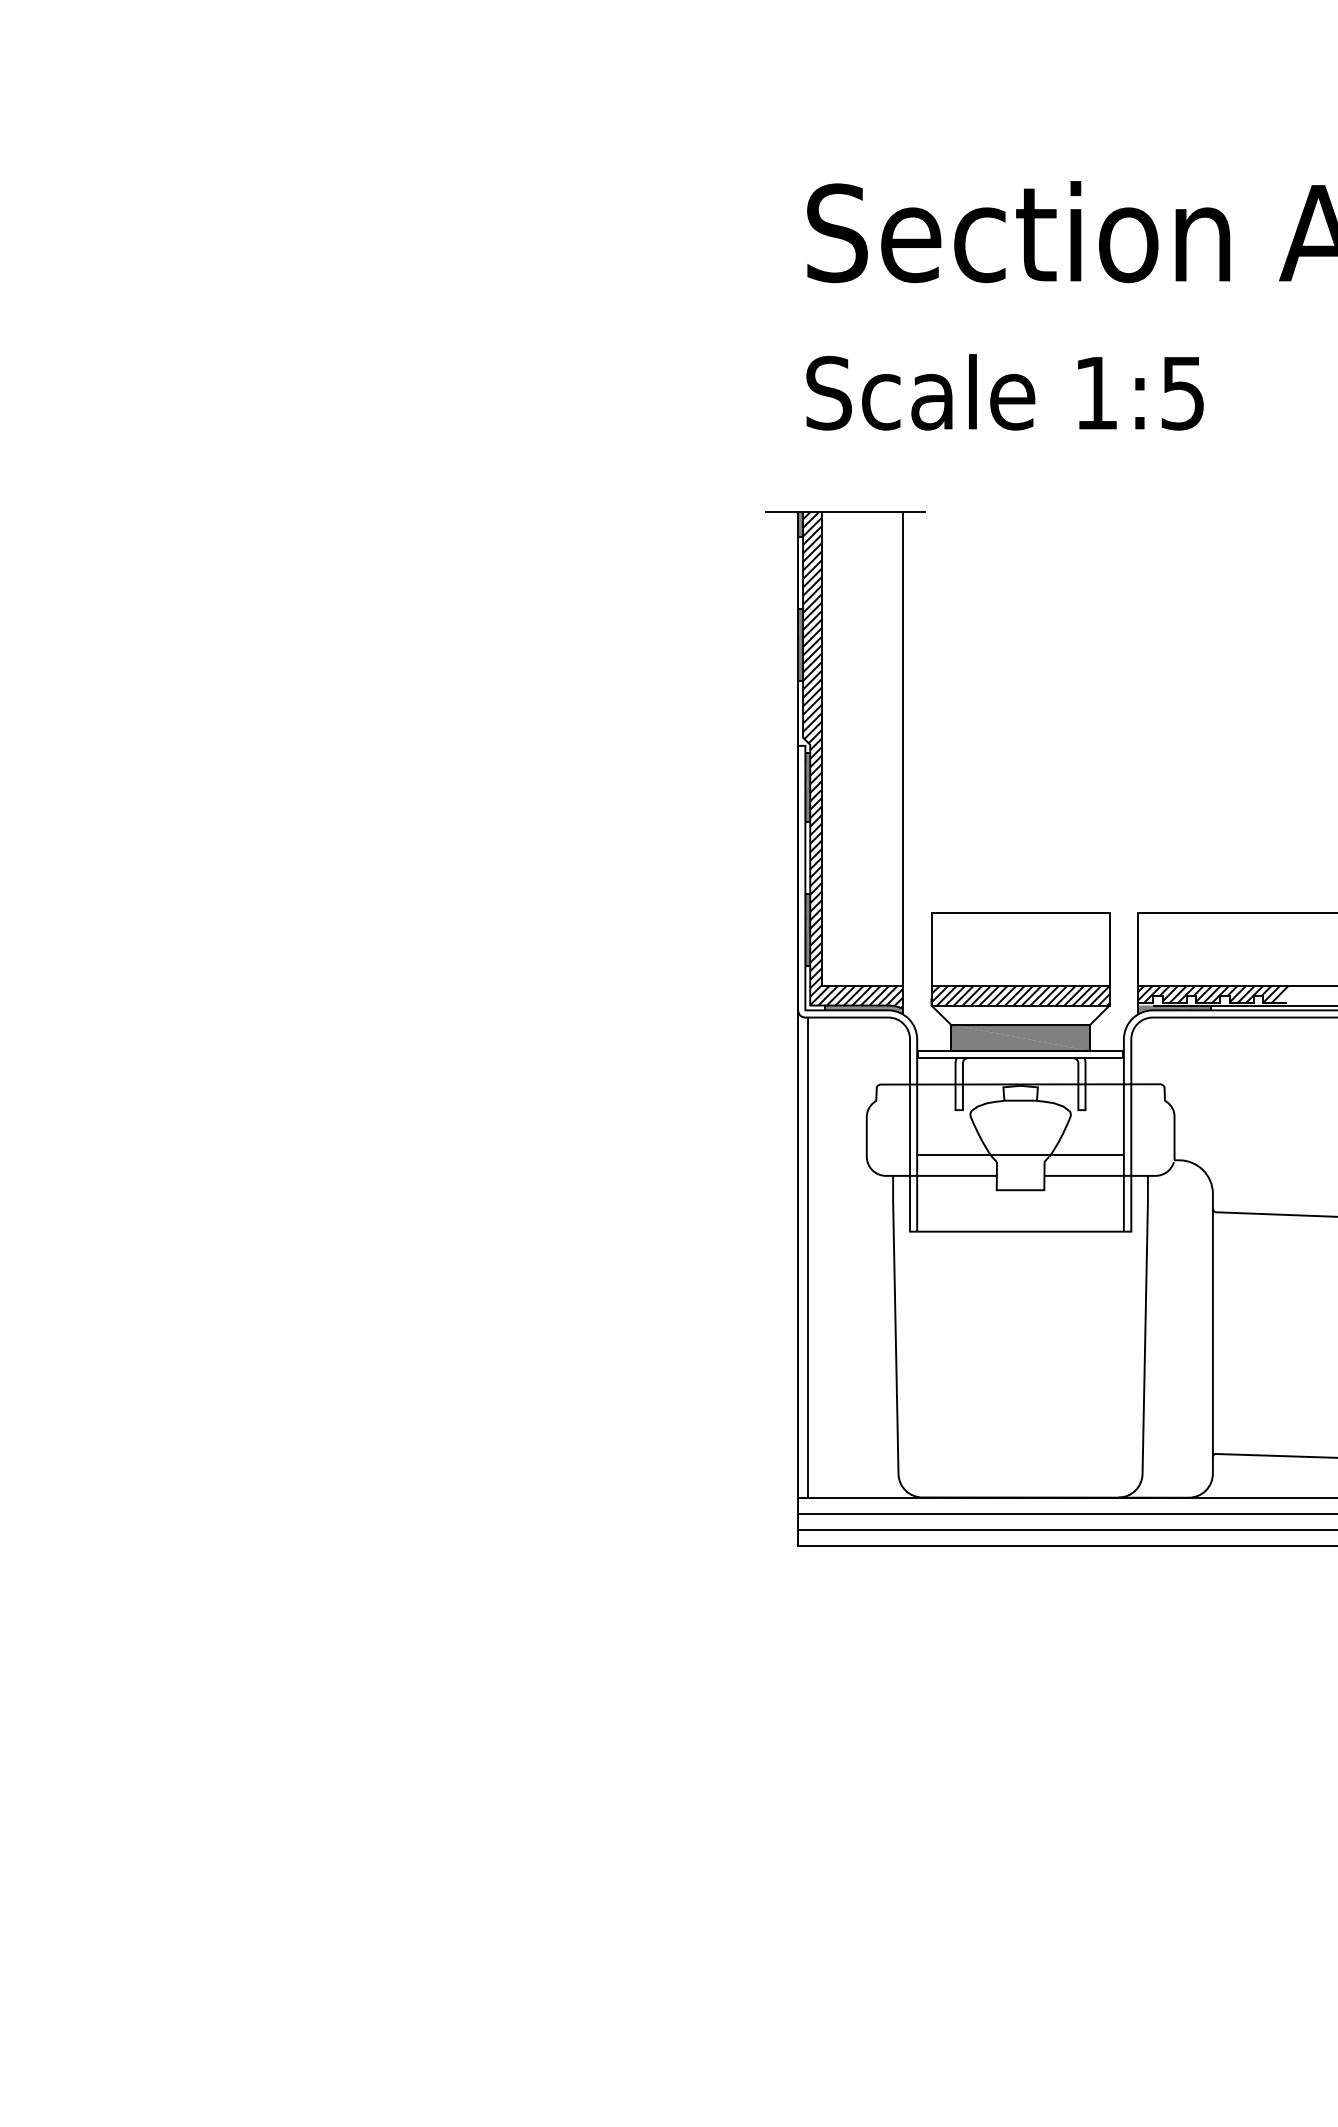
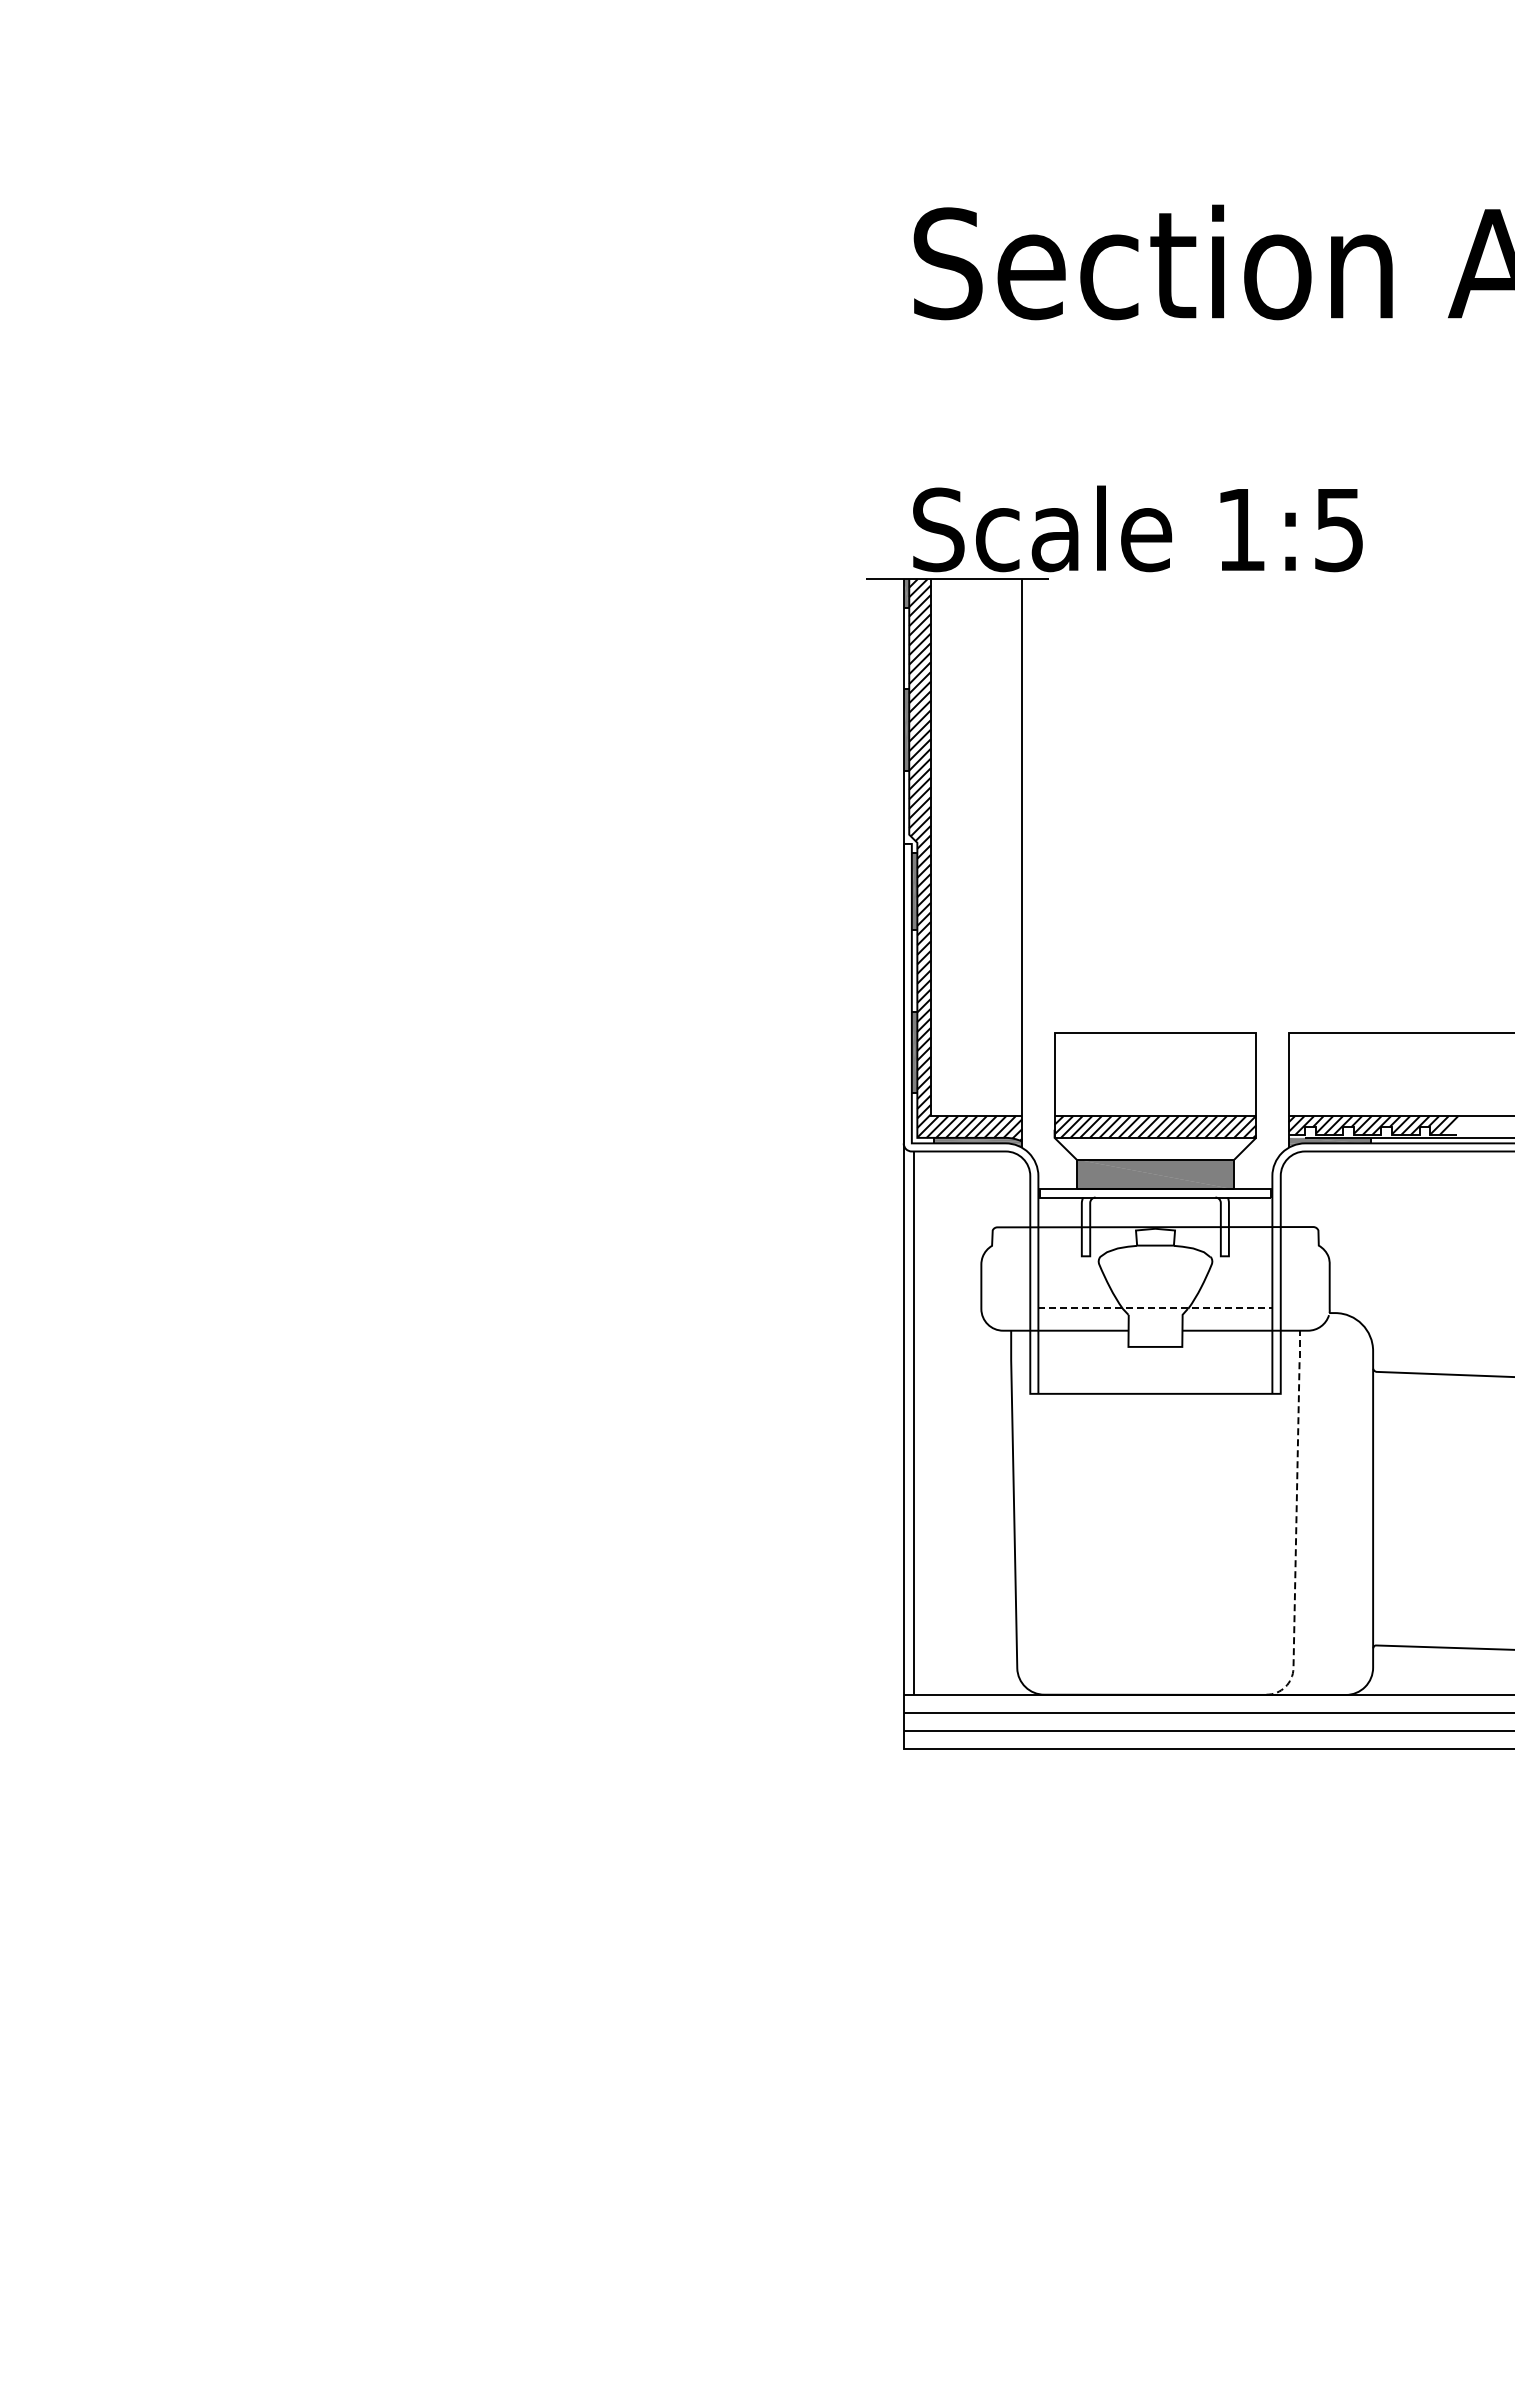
text: (1004, 392) -> (1137, 528), moved
line: (1020, 1155) -> (1155, 1307), solid -> dashed
line: (1145, 1349) -> (1296, 1527), solid -> dashed

